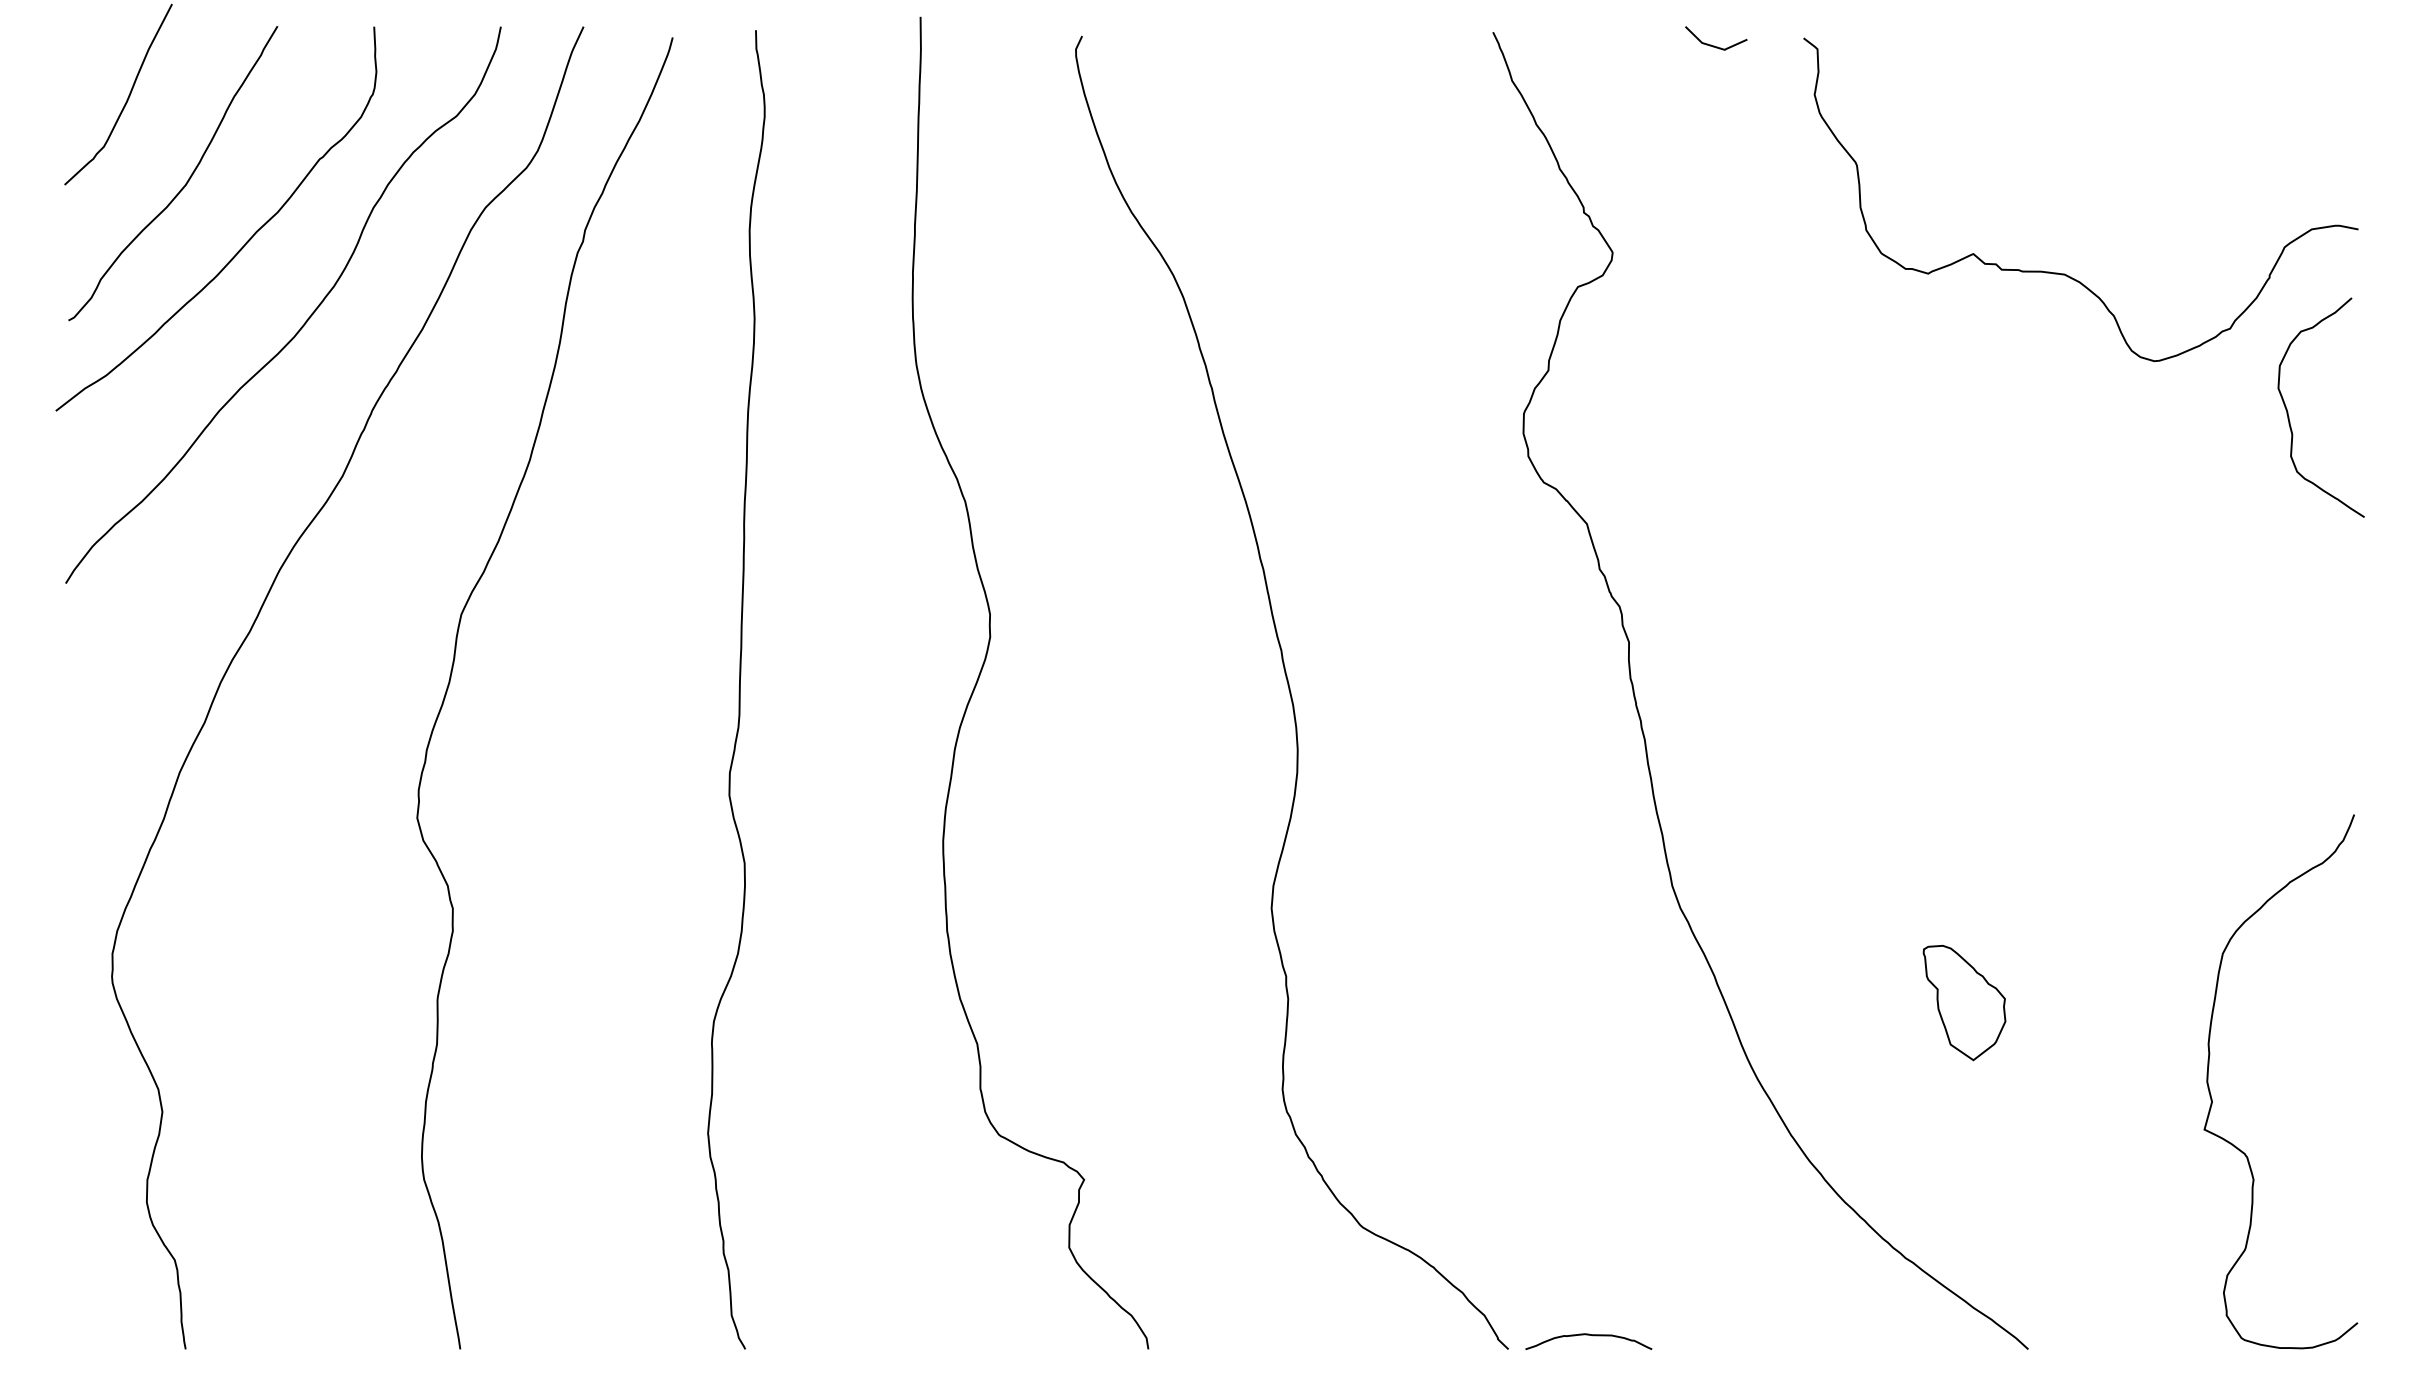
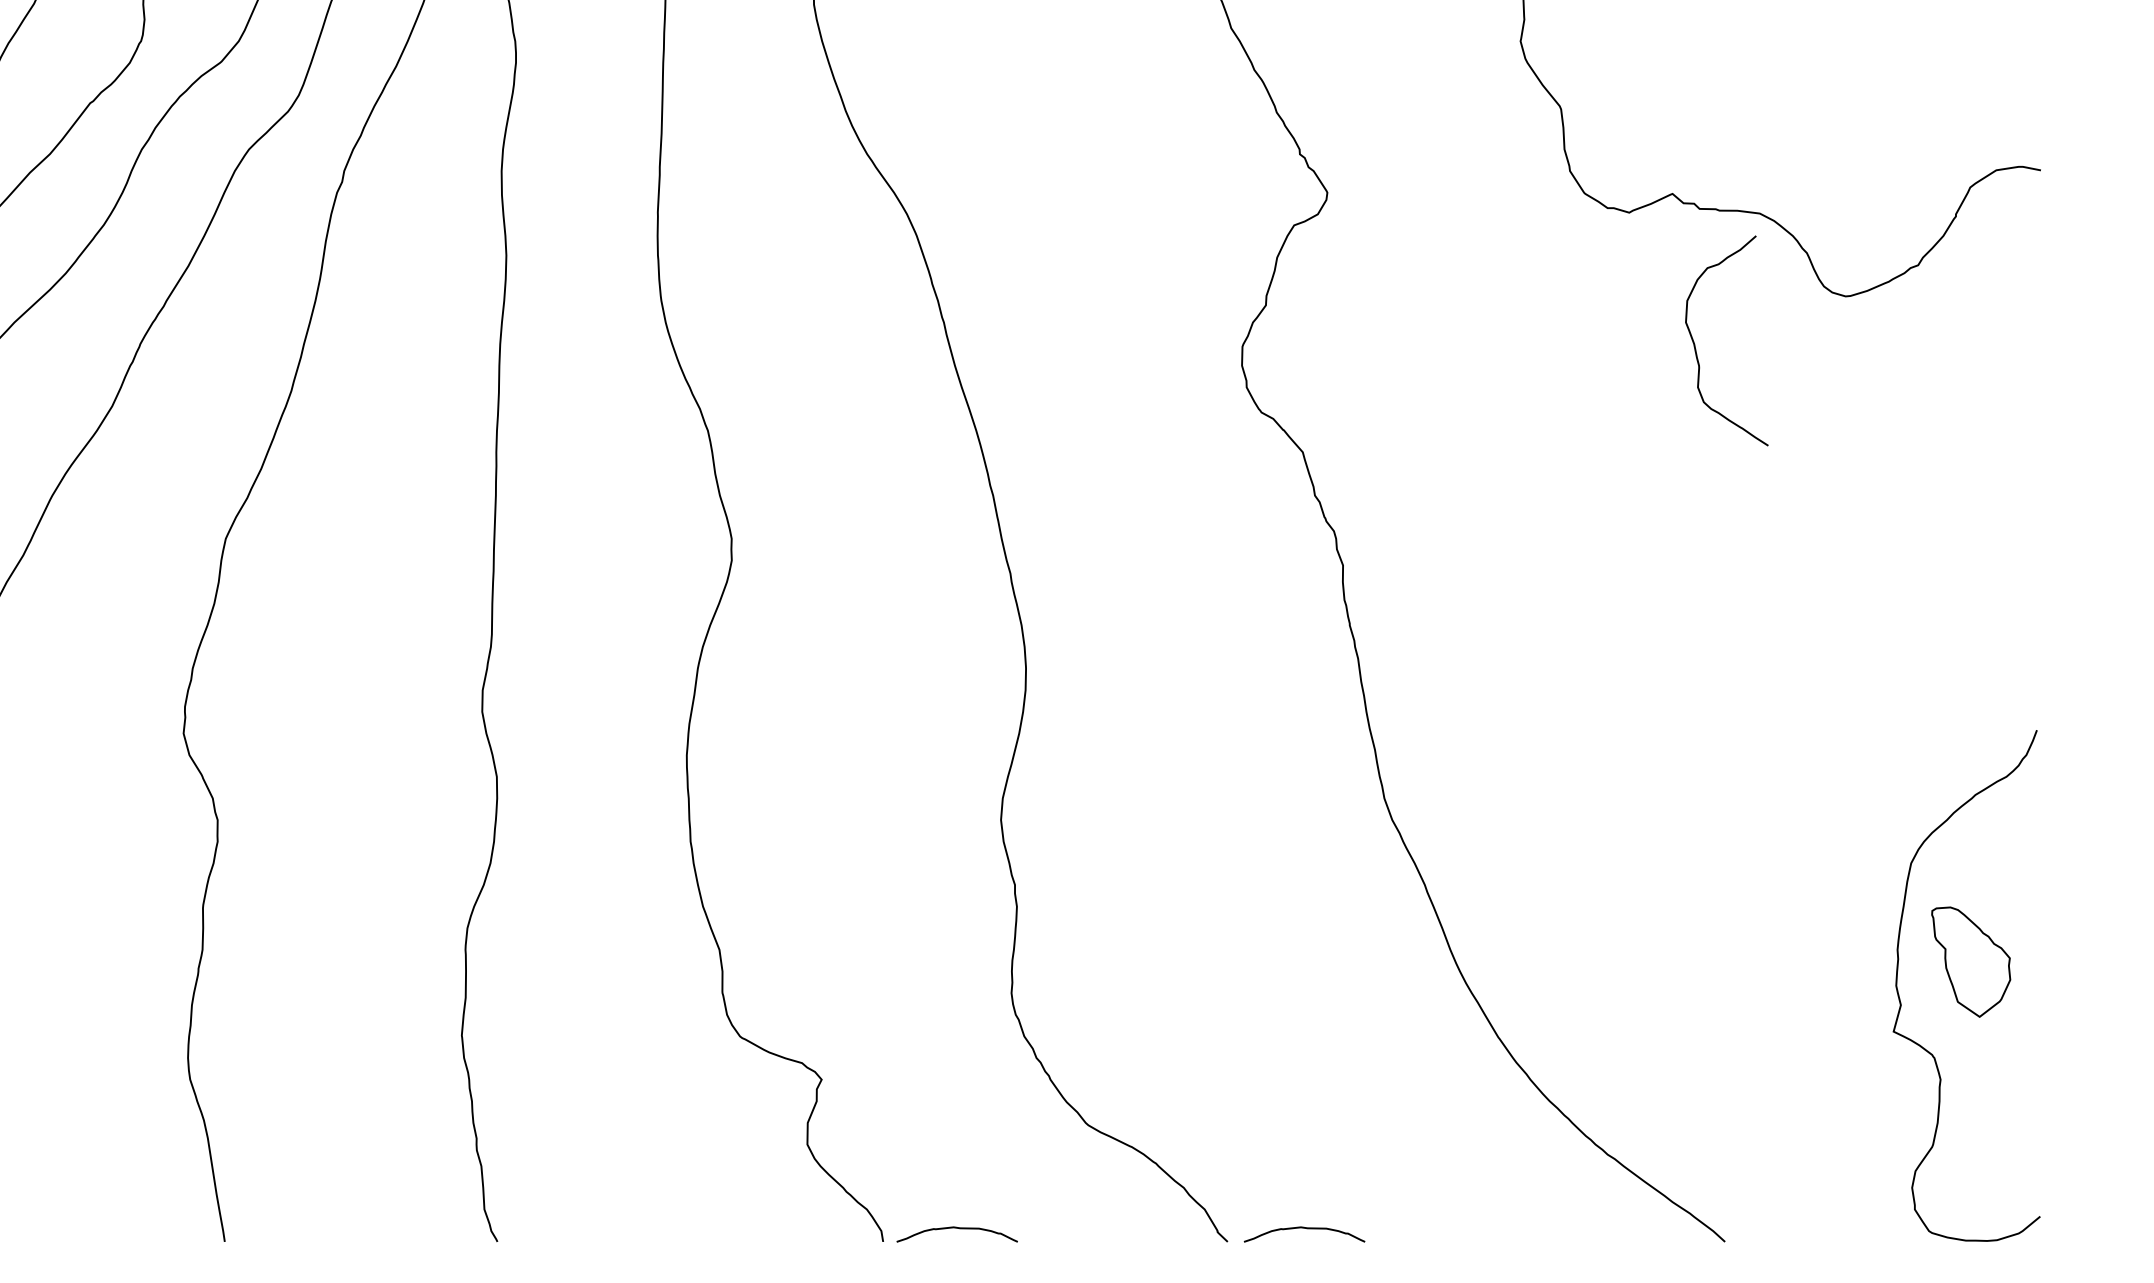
curve: (2288, 411) -> (1695, 344), moved
part: (1964, 1002) -> (1971, 961), moved
curve: (1225, 1335) -> (956, 1228), added

